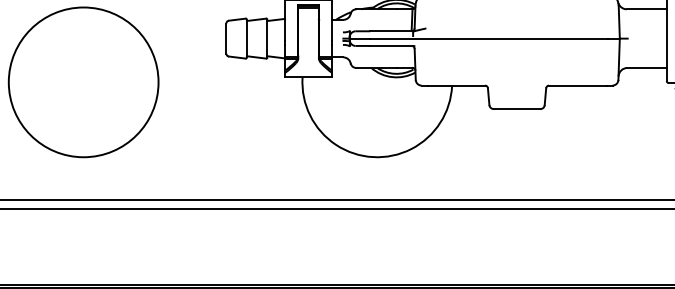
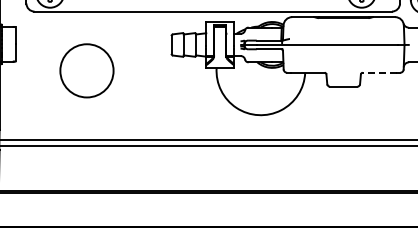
circle: (82, 81) -> (86, 70), size x0.6
line: (577, 85) -> (379, 72), solid -> dashed

